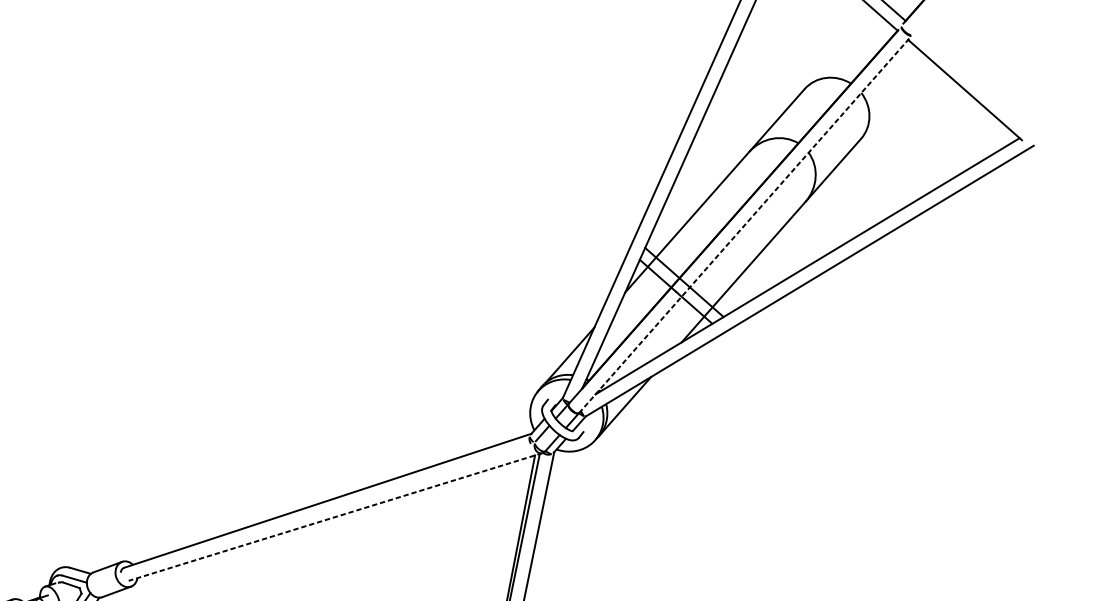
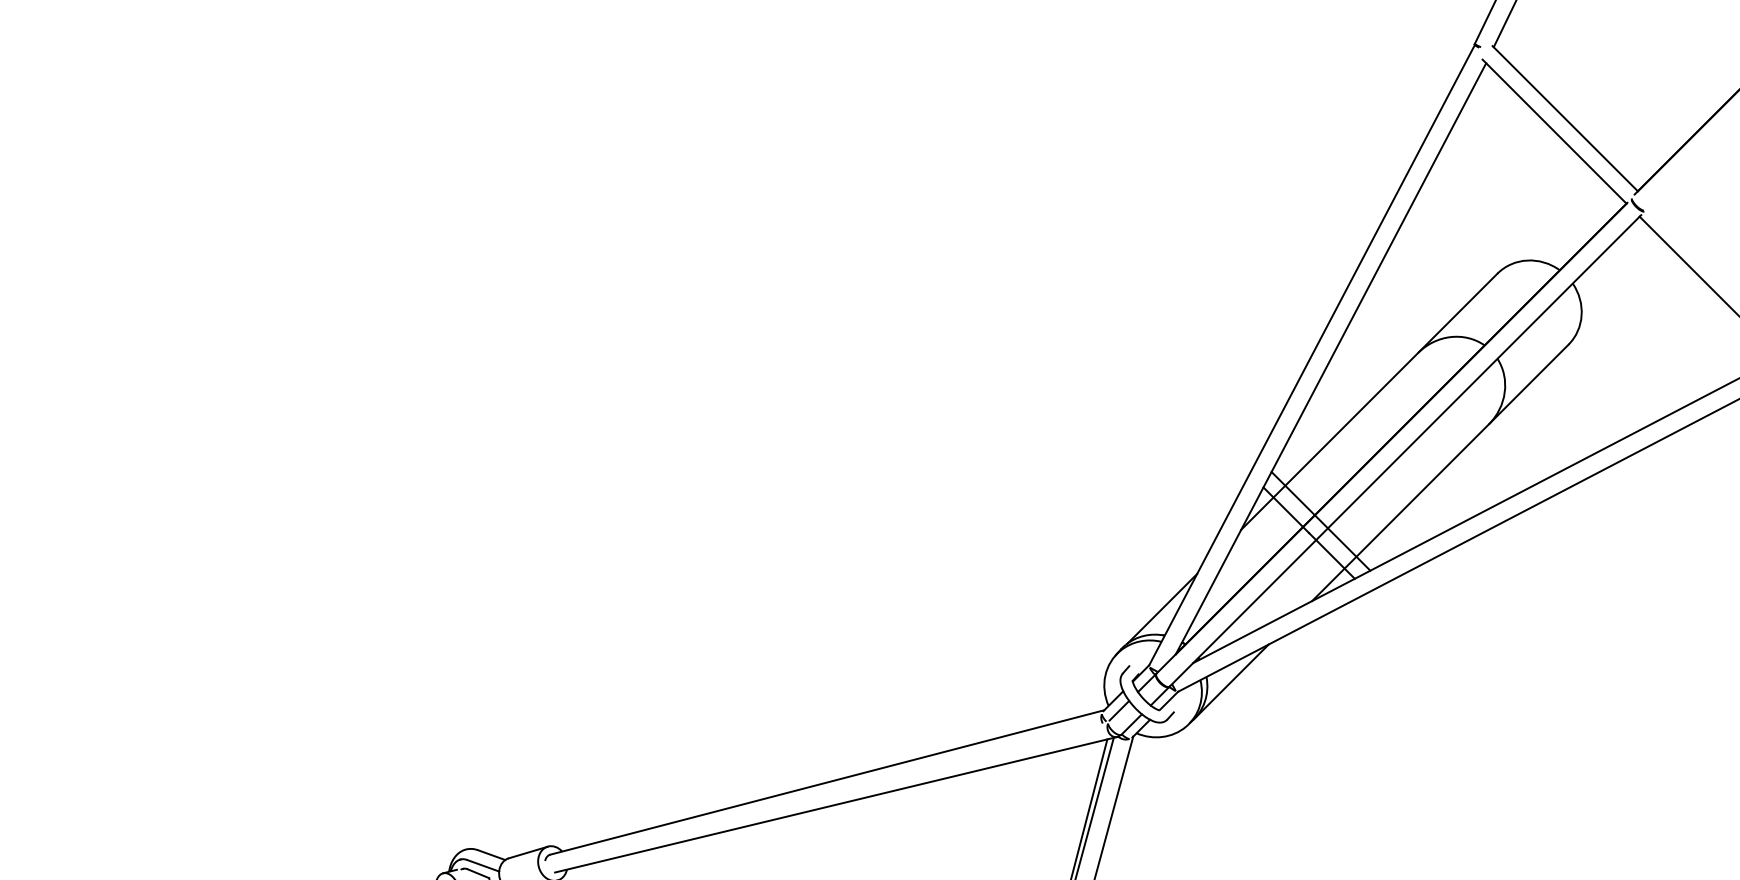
line: (744, 226) -> (1405, 451), dashed -> solid
line: (335, 516) -> (835, 804), dashed -> solid

